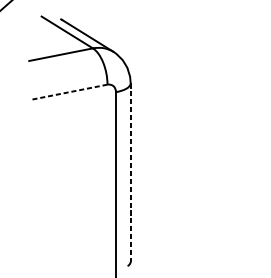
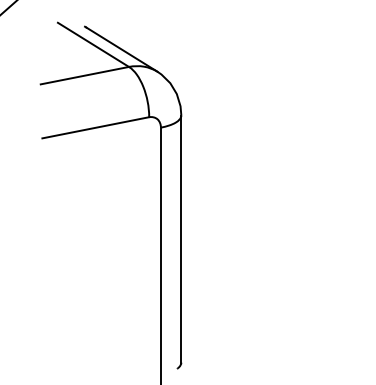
line: (68, 92) -> (95, 127), dashed -> solid
line: (130, 172) -> (181, 239), dashed -> solid

